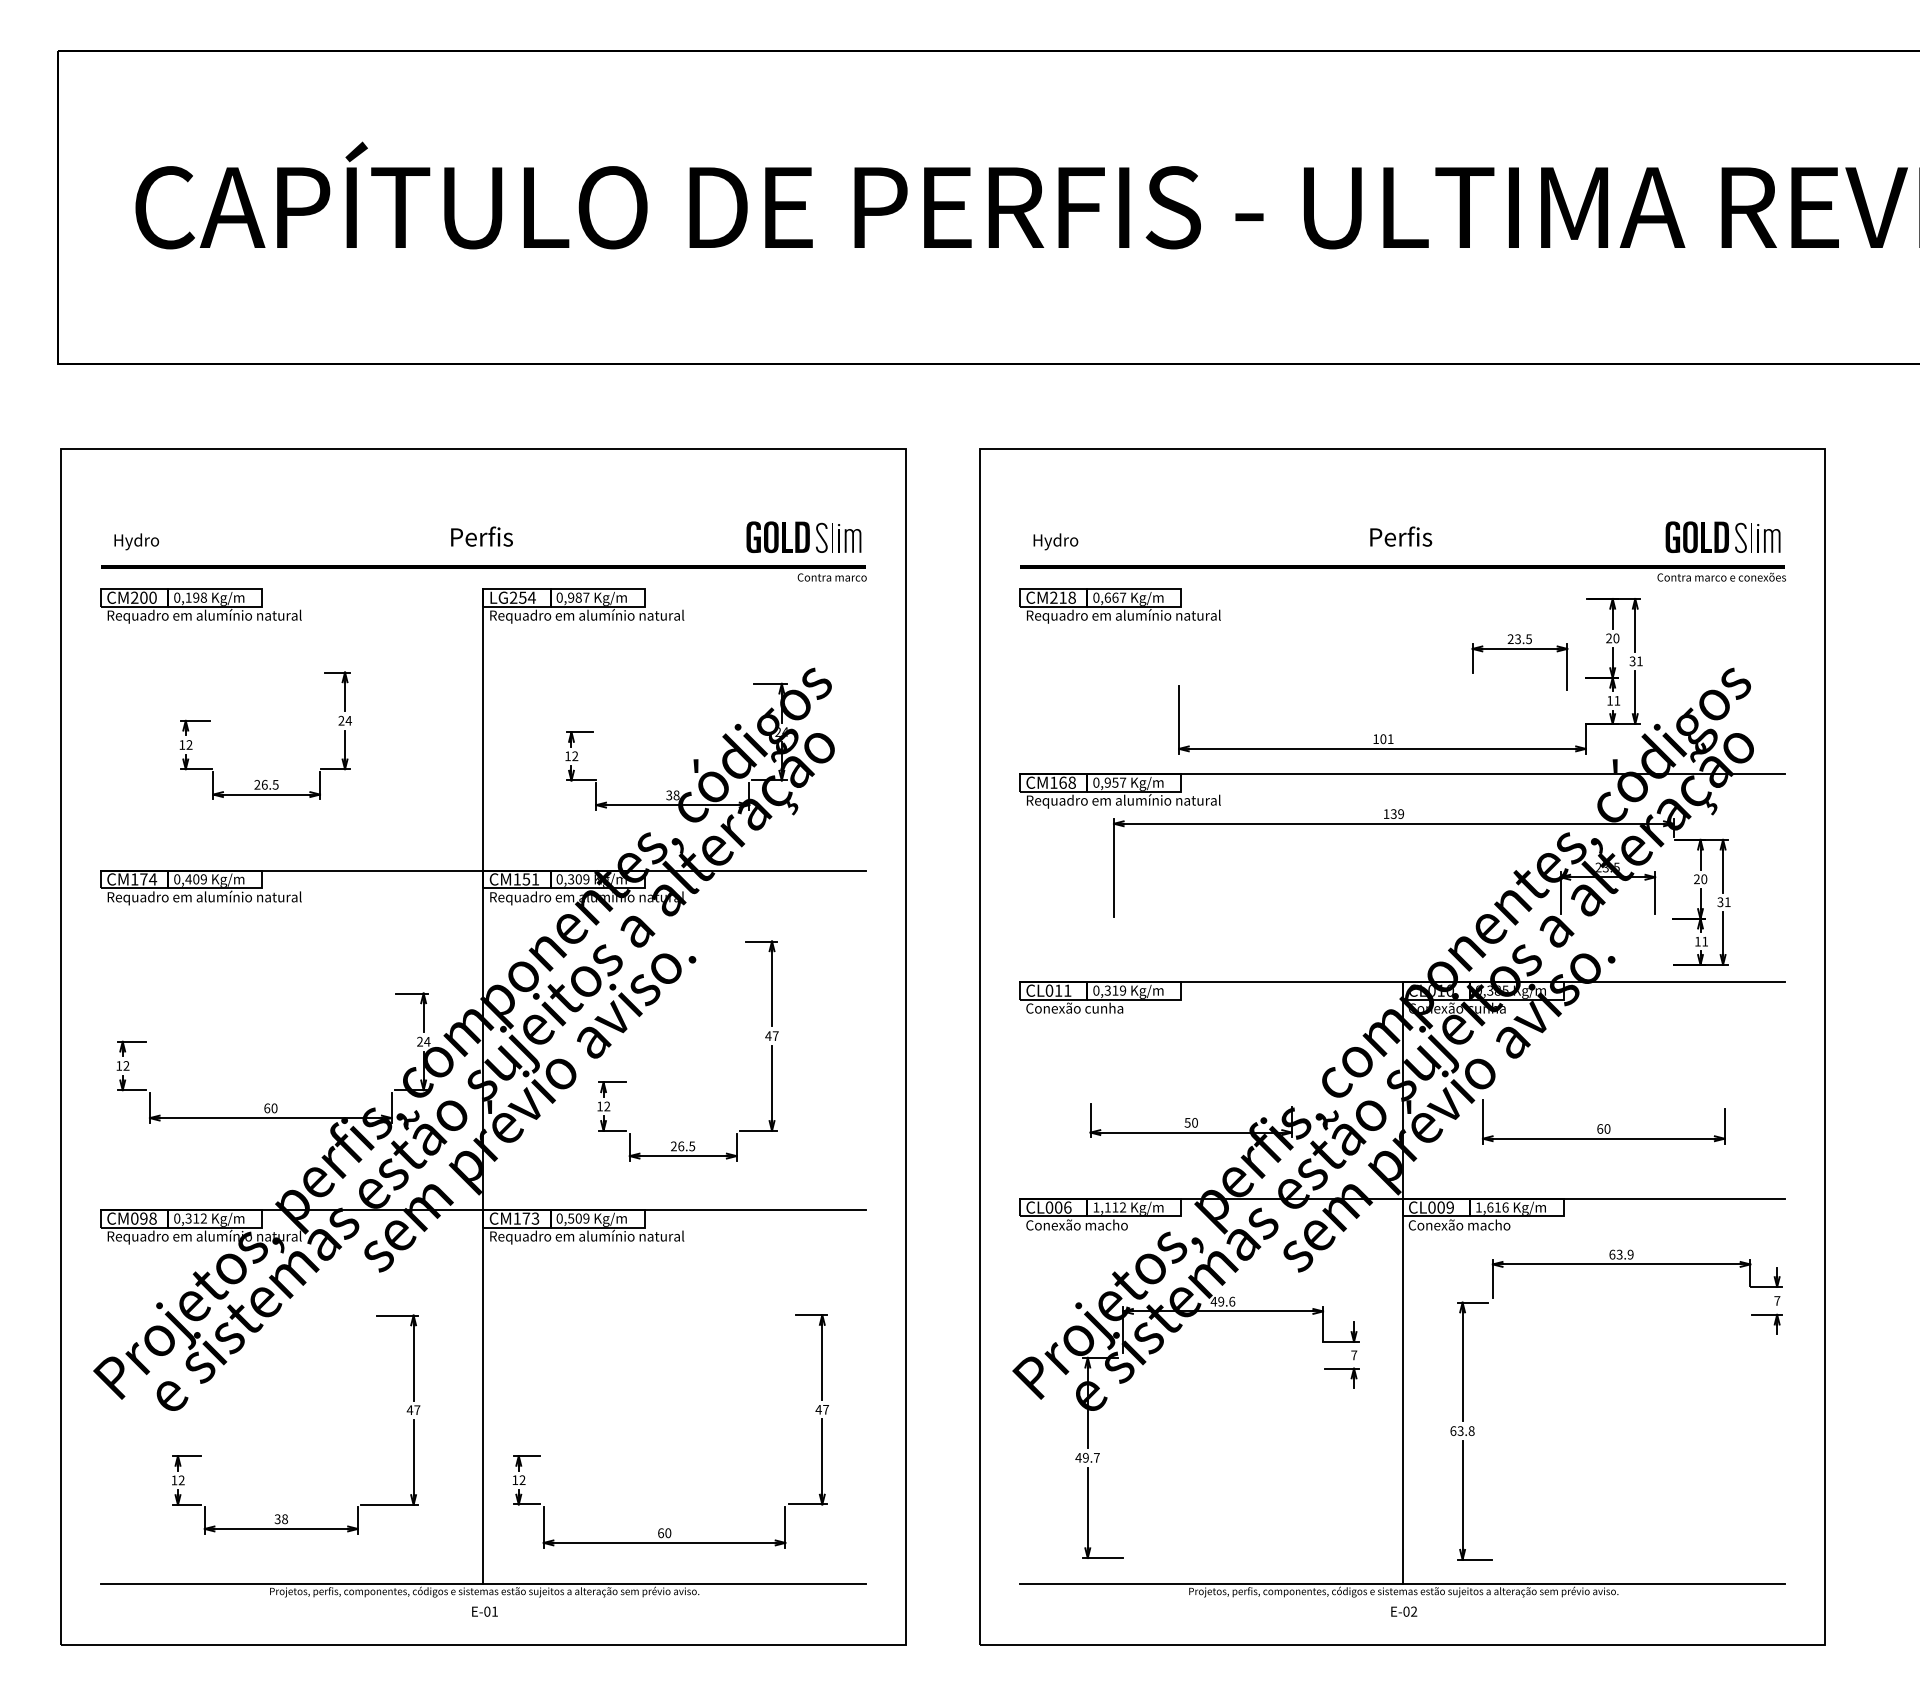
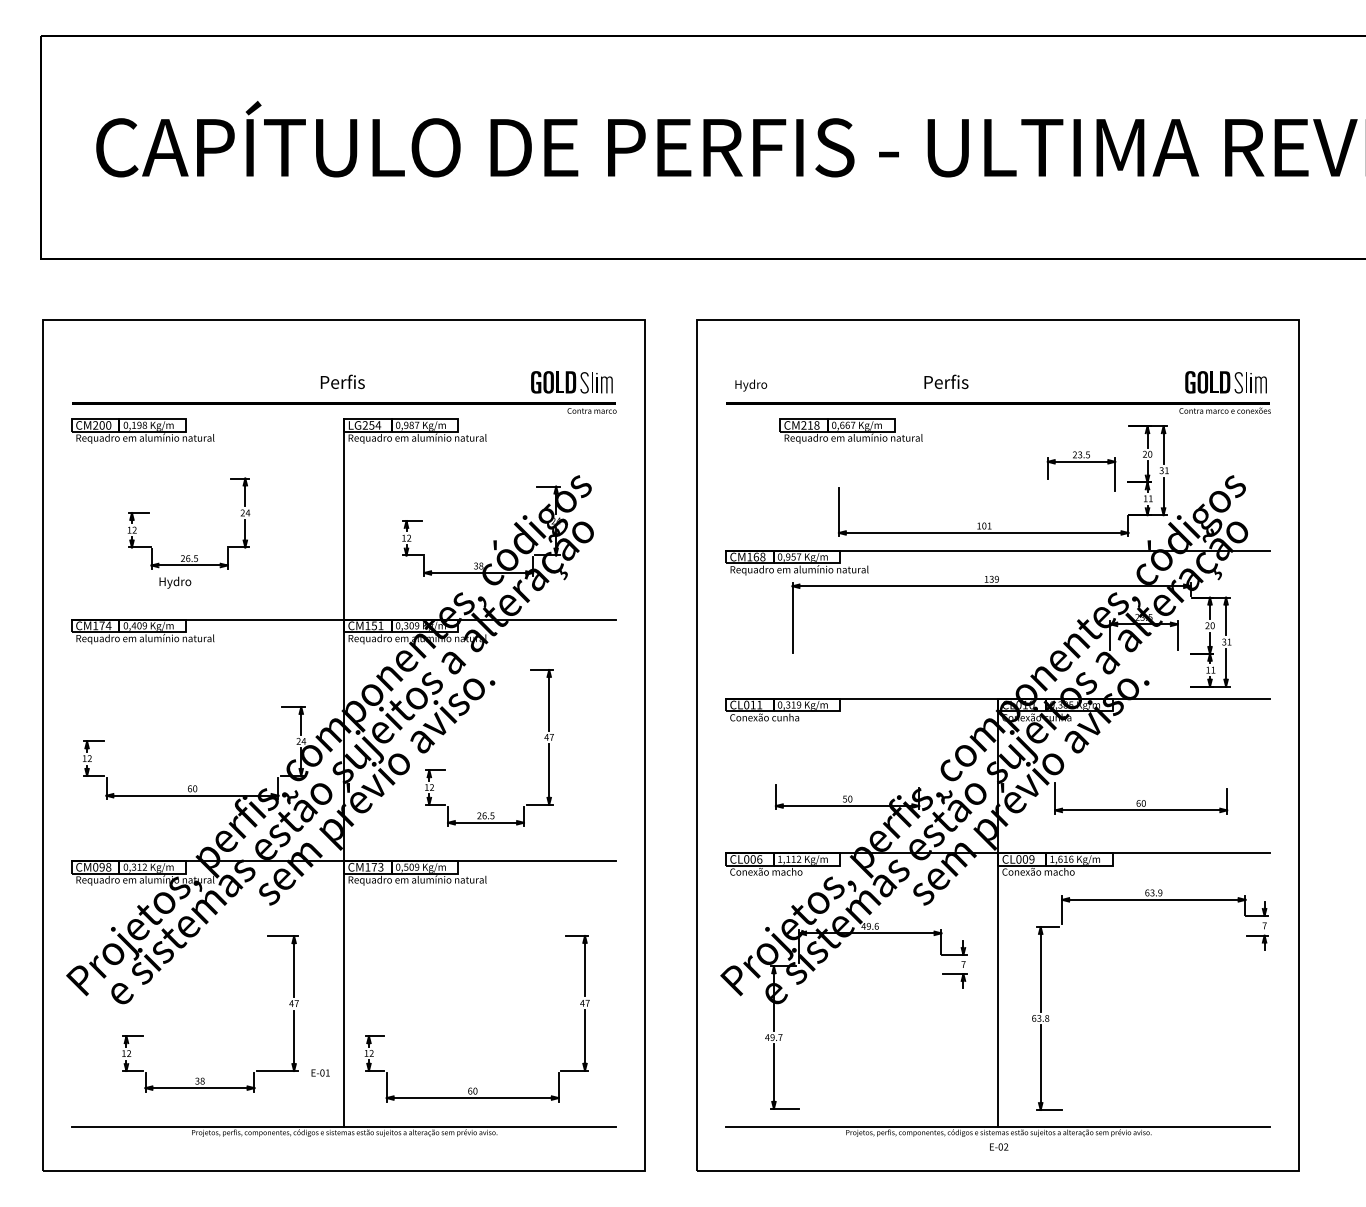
text: (1401, 536) -> (946, 381), moved
text: (136, 541) -> (175, 582), moved
part: (1119, 605) -> (850, 430), moved
text: (484, 1611) -> (320, 1072), moved

